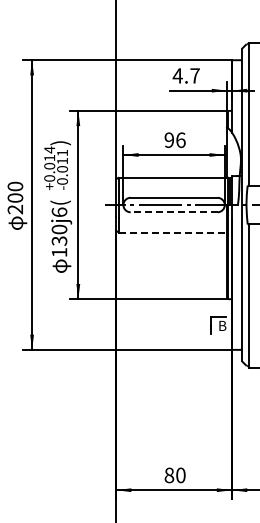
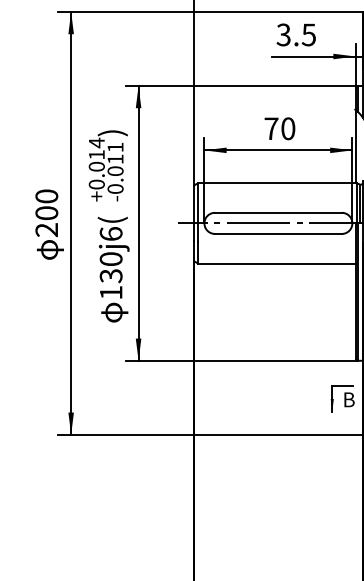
text: (185, 75) -> (295, 34), 4.7 -> 3.5
text: (174, 140) -> (278, 129), 96 -> 70
line: (173, 212) -> (277, 234), dashed -> solid
line: (173, 232) -> (277, 263), dashed -> solid

